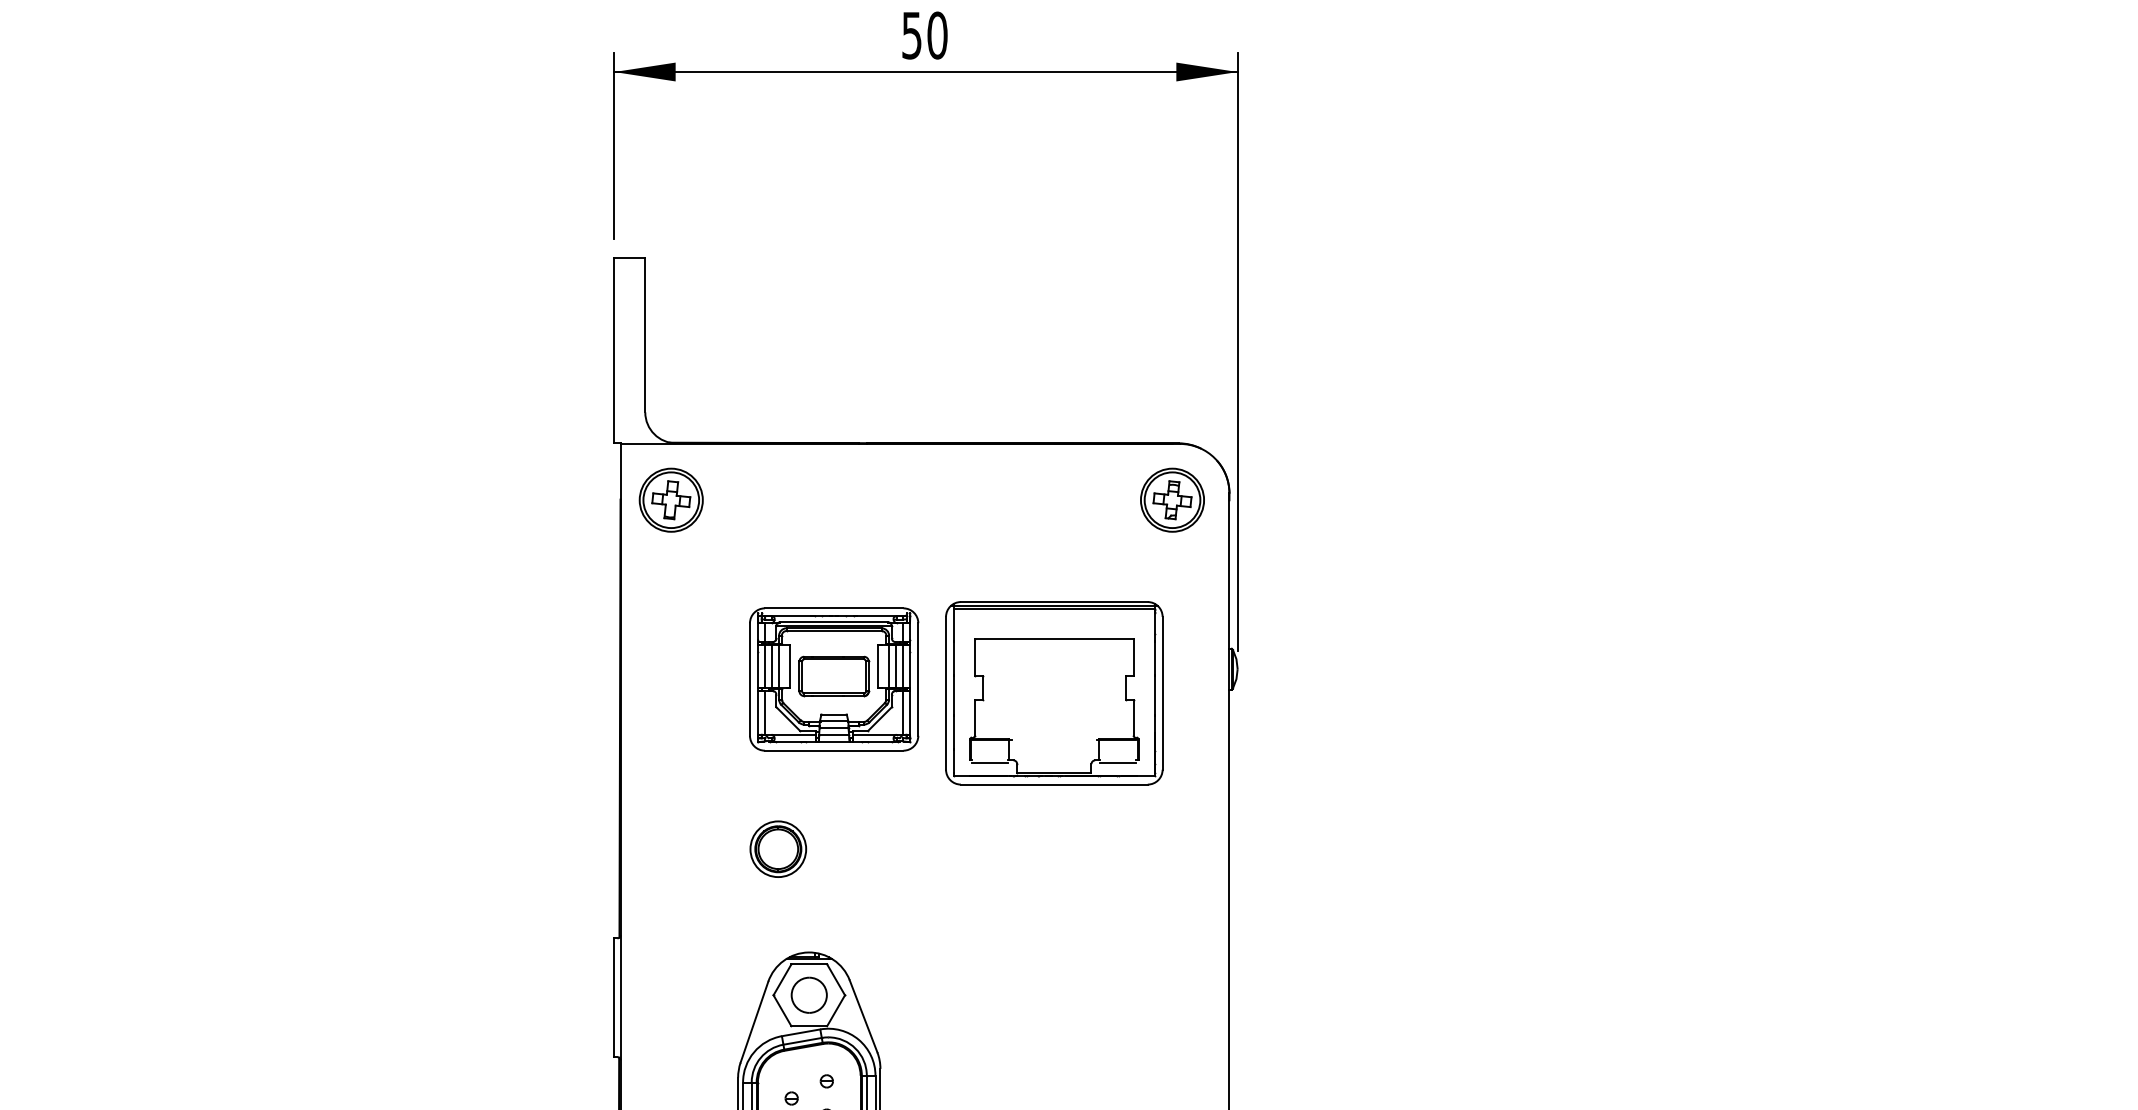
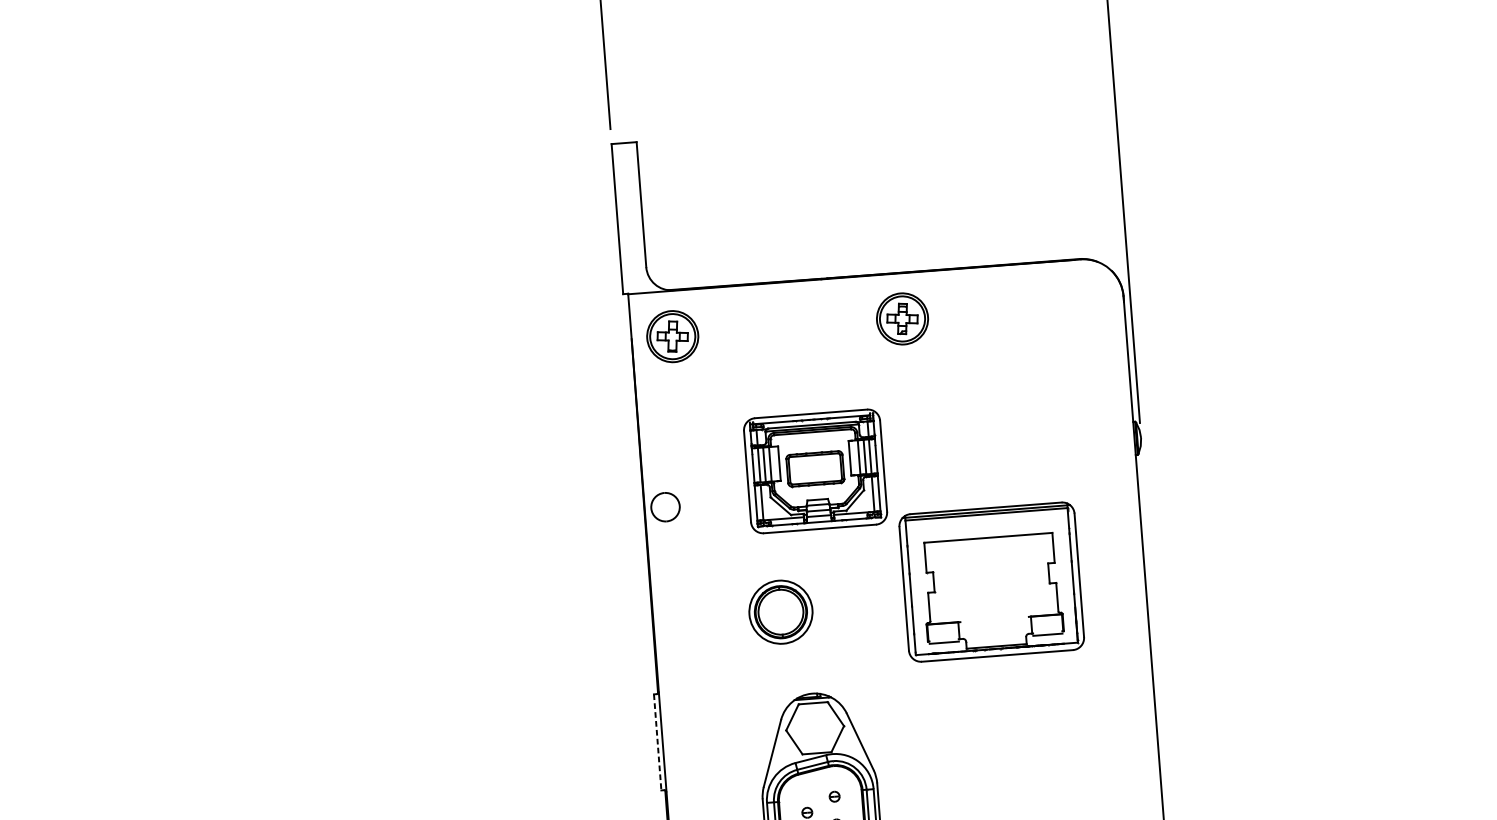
part: (1172, 499) -> (902, 318), moved
part: (1054, 693) -> (991, 582), moved
part: (778, 848) -> (781, 611), size x1.4
part: (808, 994) -> (664, 506), moved
line: (614, 998) -> (657, 742), solid -> dashed

